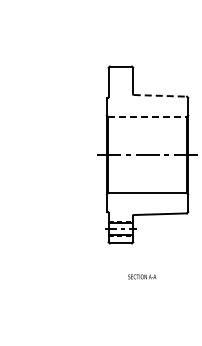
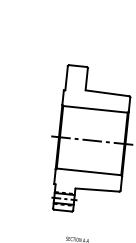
line: (160, 95) -> (107, 93), dashed -> solid
line: (148, 116) -> (96, 109), dashed -> solid

